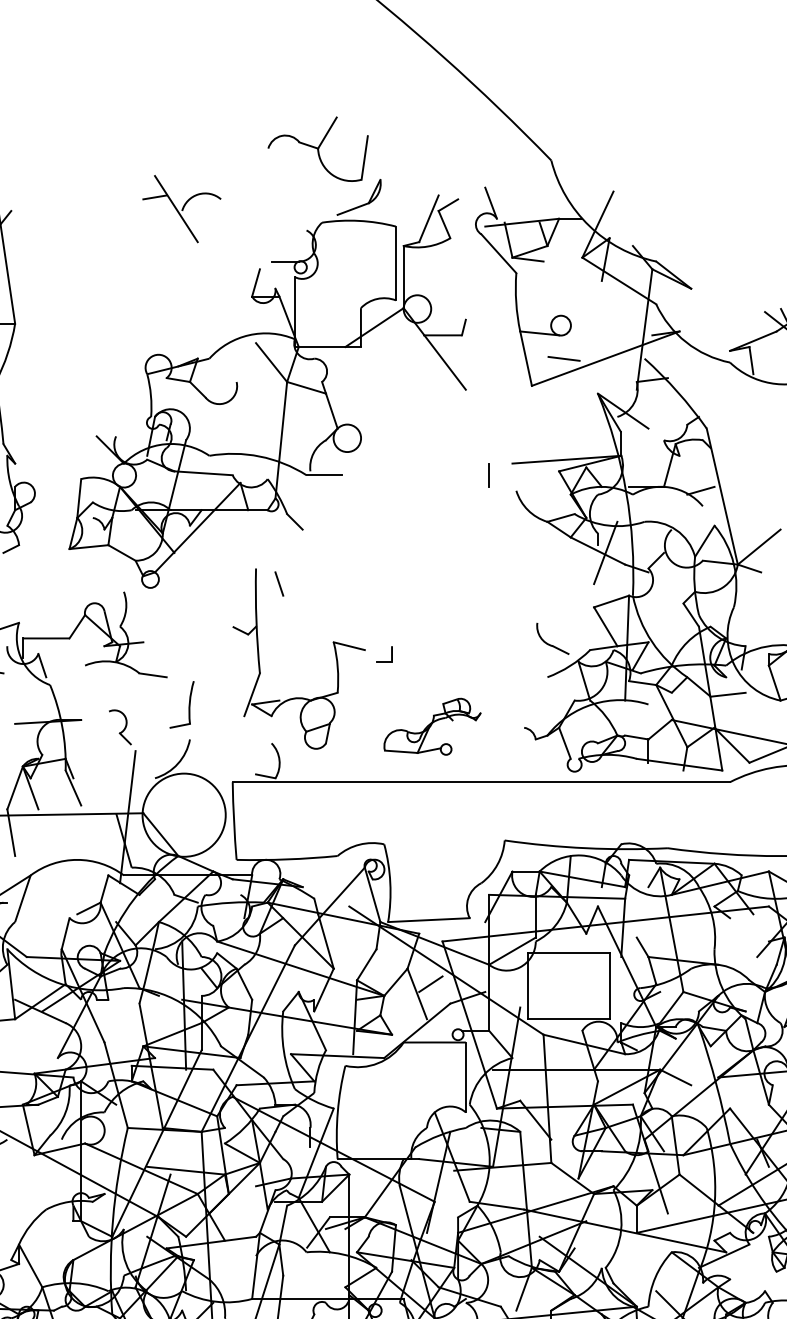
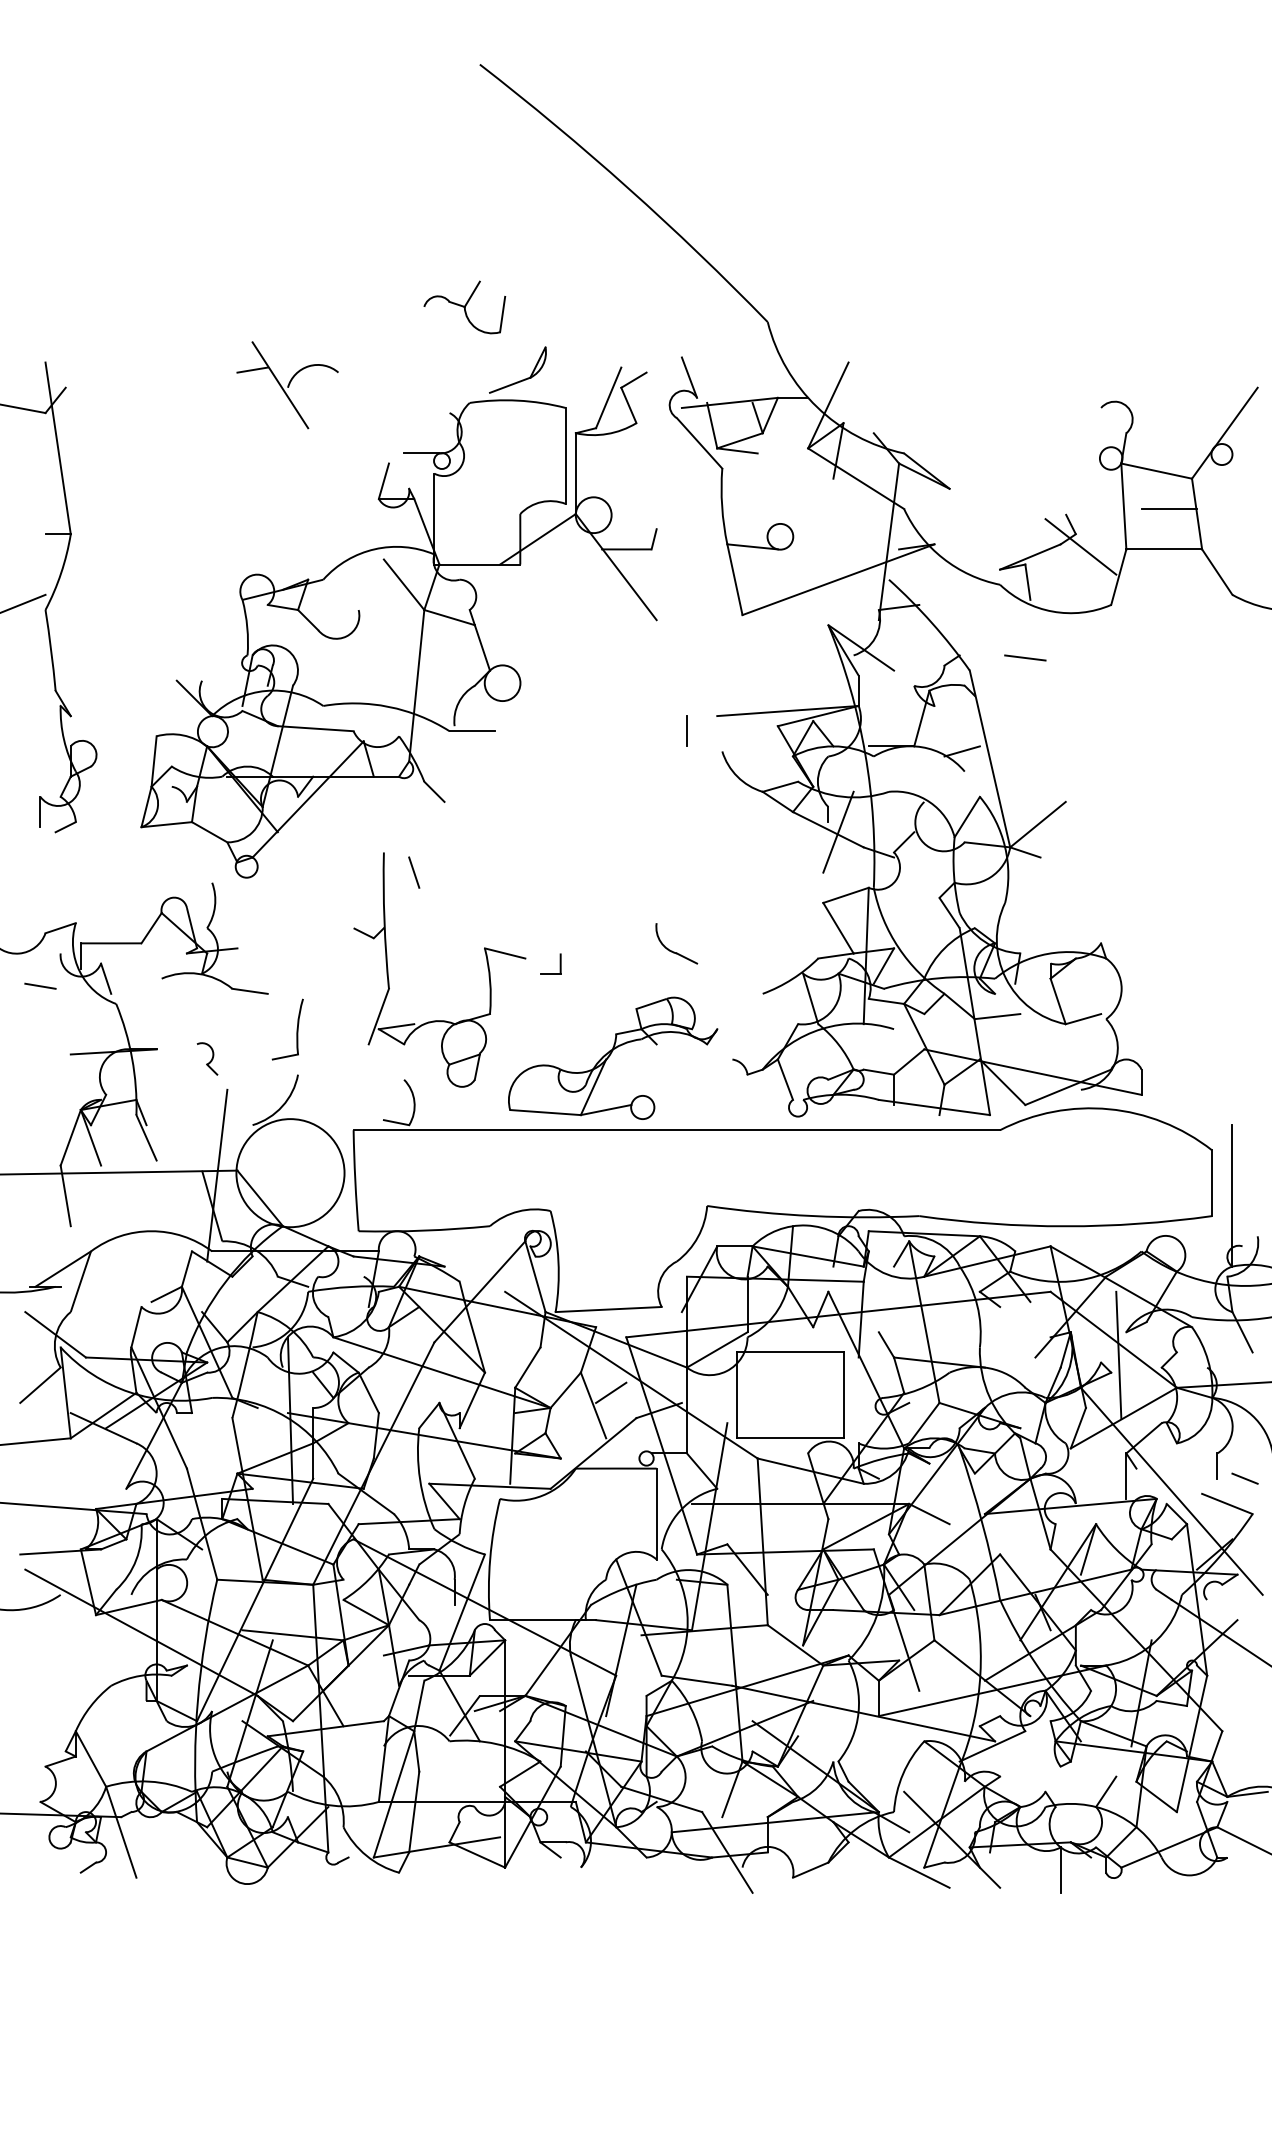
part: (318, 149) -> (464, 307), size x0.62
line: (564, 358) -> (1025, 657), moved
part: (549, 643) -> (672, 950), moved
part: (432, 726) -> (613, 1057), size x1.67
part: (120, 727) -> (207, 1058), size x0.71

